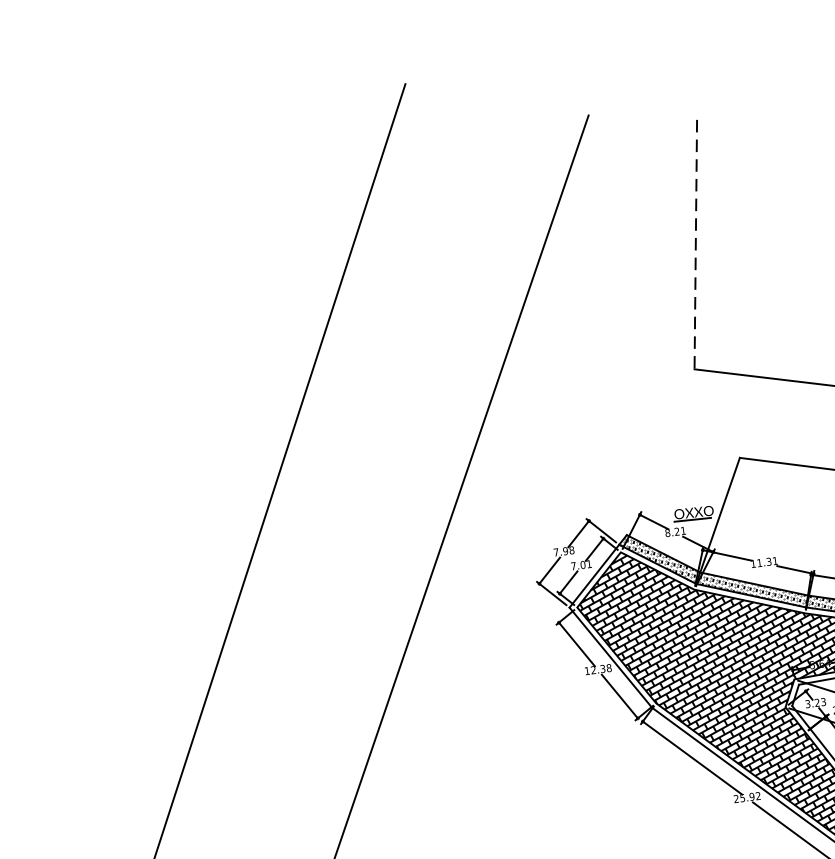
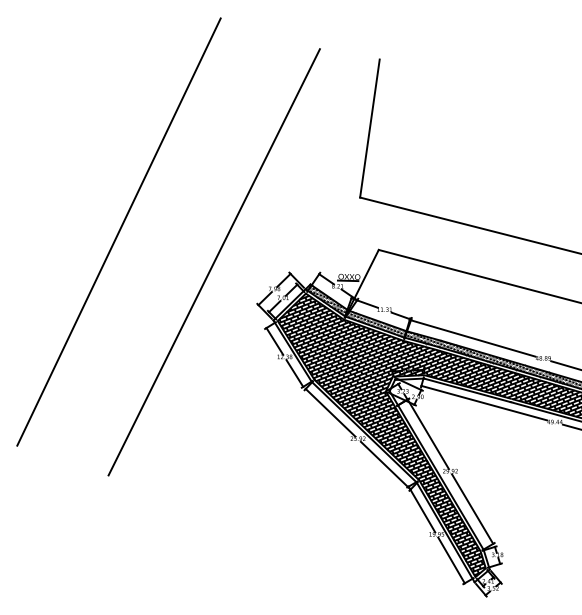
line: (695, 244) -> (369, 128), dashed -> solid

